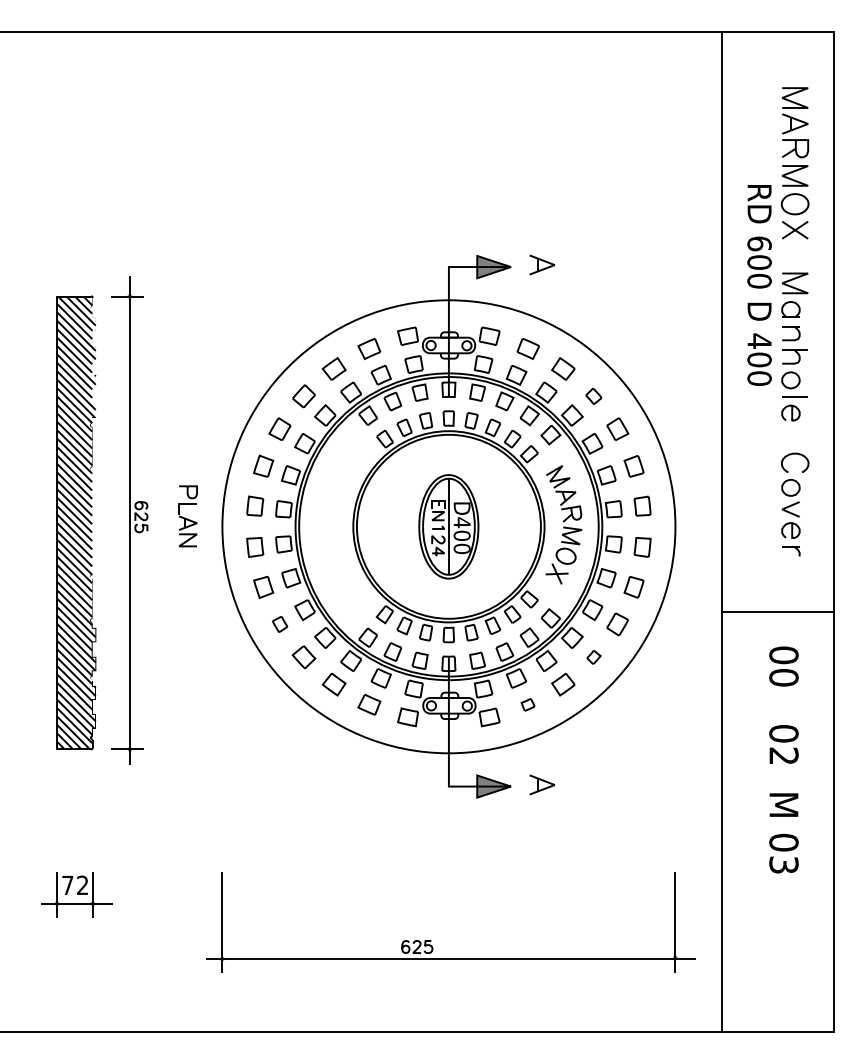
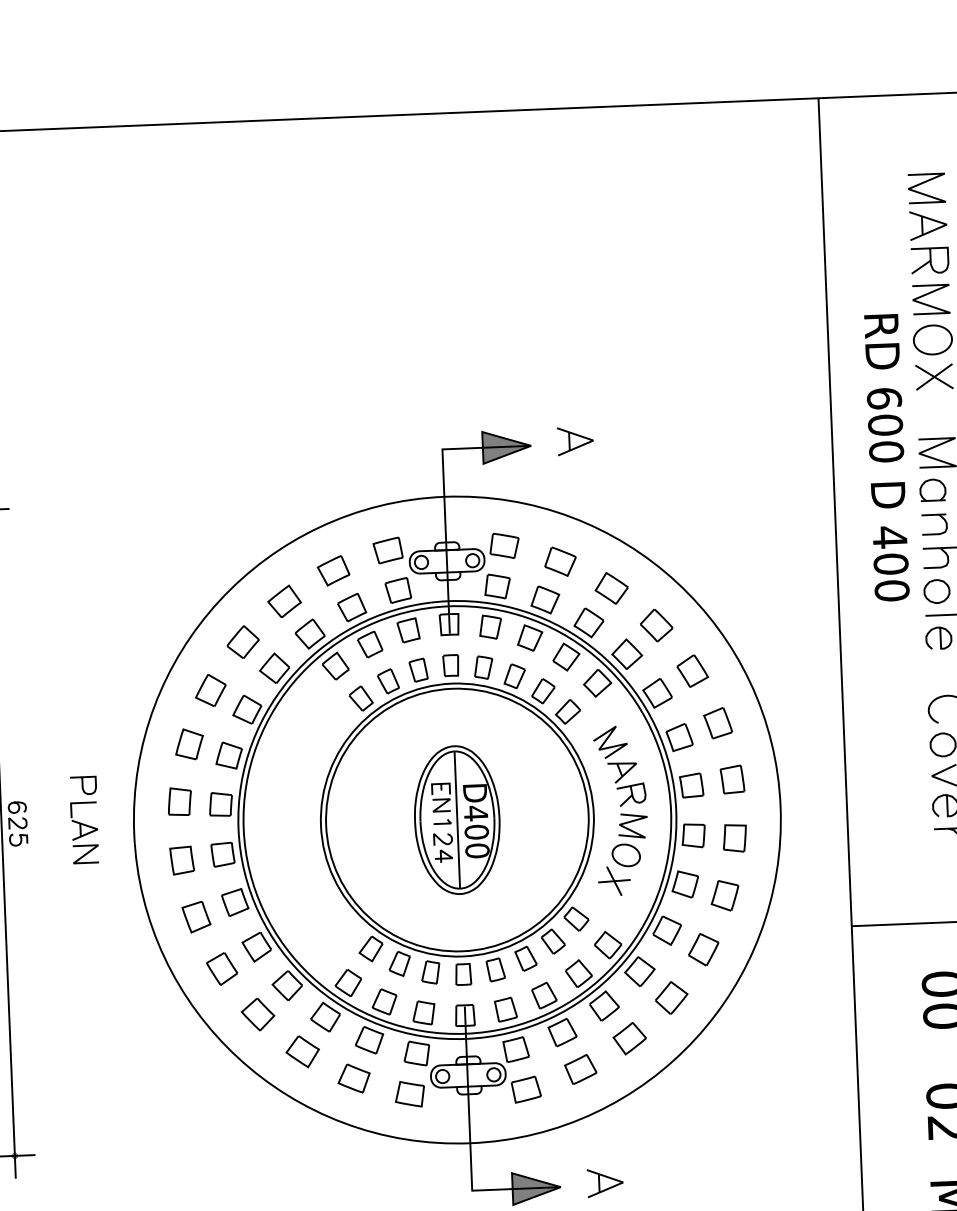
part: (593, 396) -> (656, 625), size x1.43
part: (279, 624) -> (221, 969), size x1.43
part: (593, 657) -> (671, 998), size x1.67
part: (527, 704) -> (579, 1069), size x1.67

